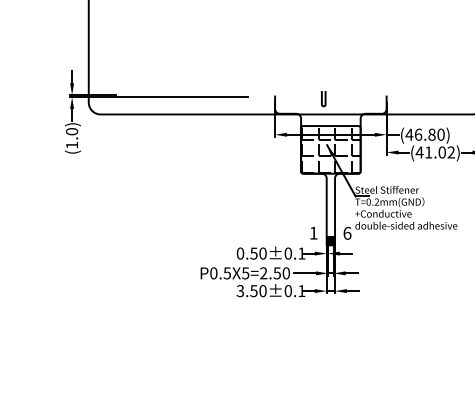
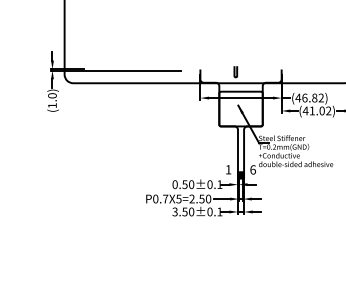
text: (440, 134) -> (320, 97), (46.80) -> (46.82)
hatch: (331, 150) -> (241, 109), removed
text: (227, 273) -> (165, 199), P0.5X5=2.50 -> P0.7X5=2.50

